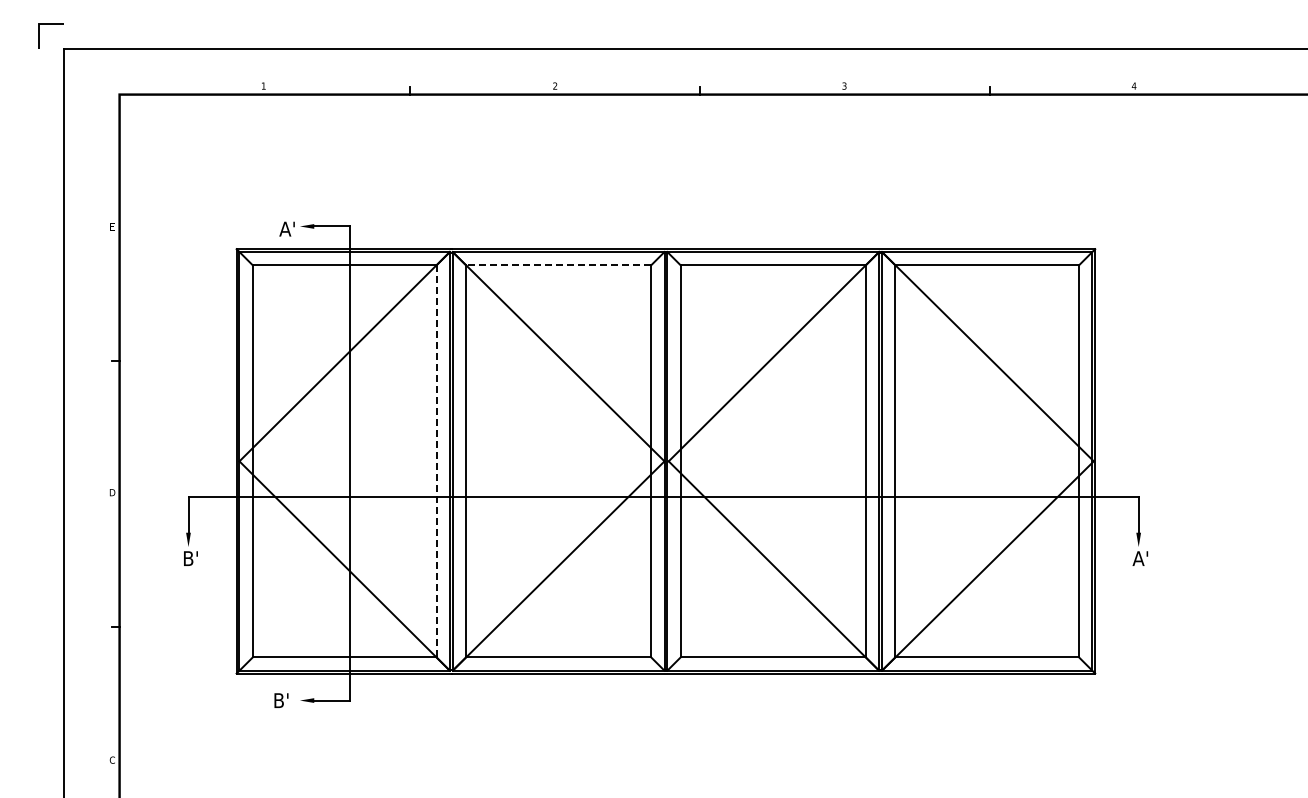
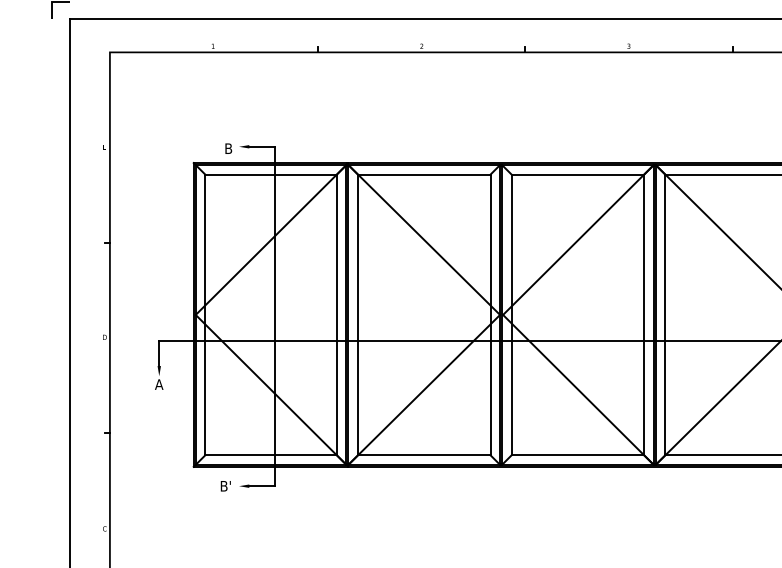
text: (286, 228) -> (229, 148), A' -> B
line: (558, 265) -> (424, 174), dashed -> solid
line: (436, 461) -> (336, 315), dashed -> solid
text: (189, 558) -> (160, 384), B' -> A

